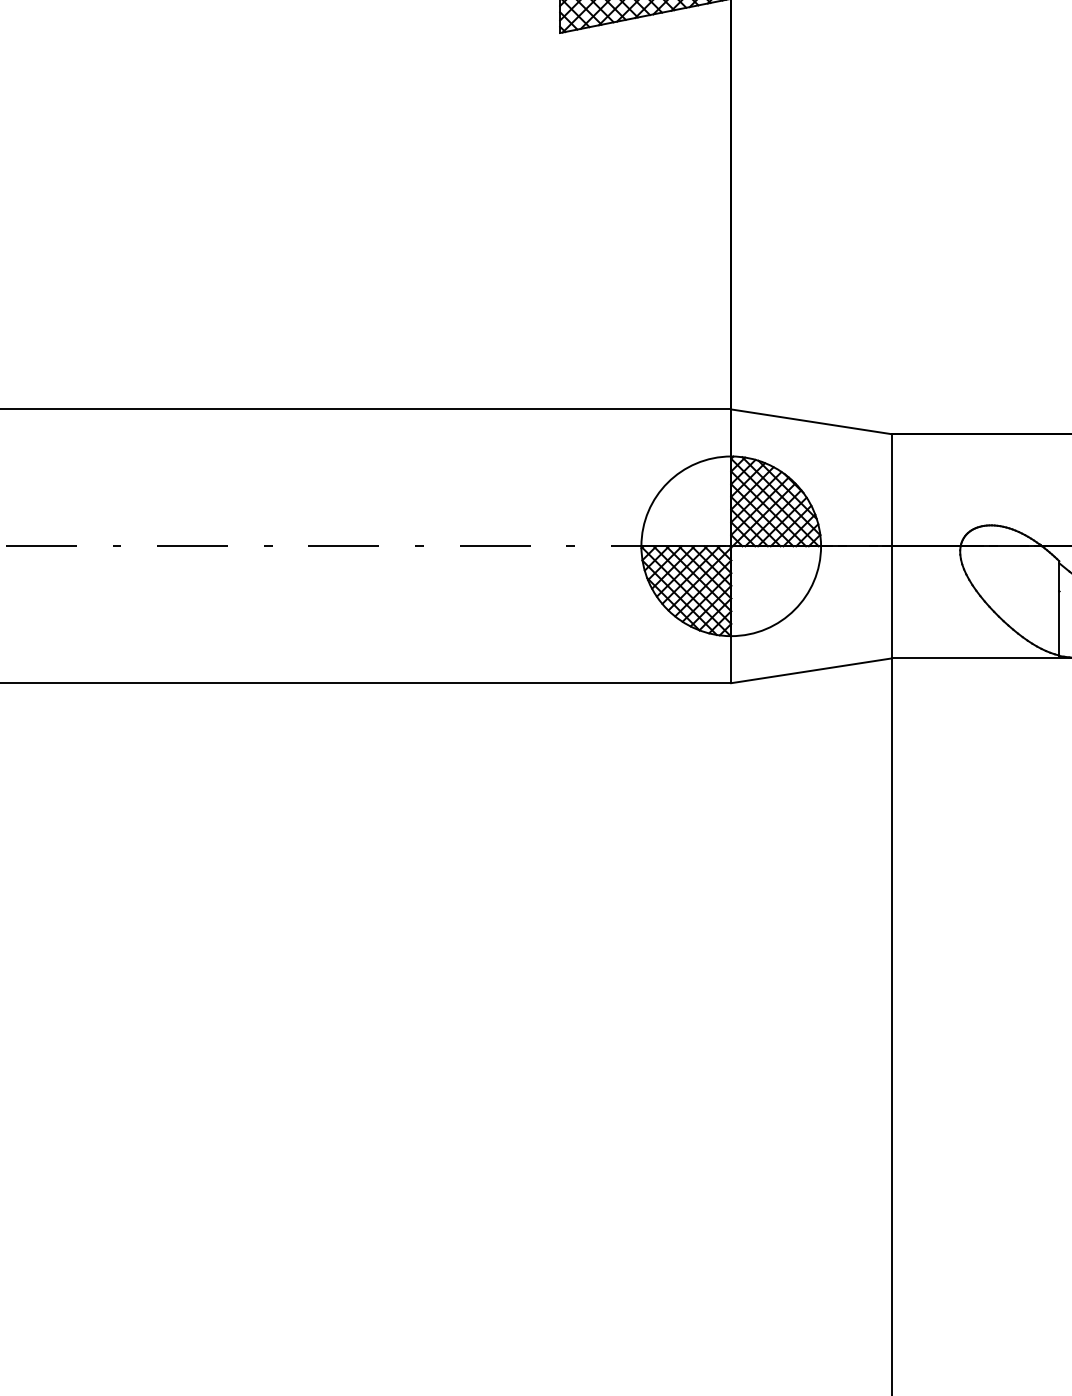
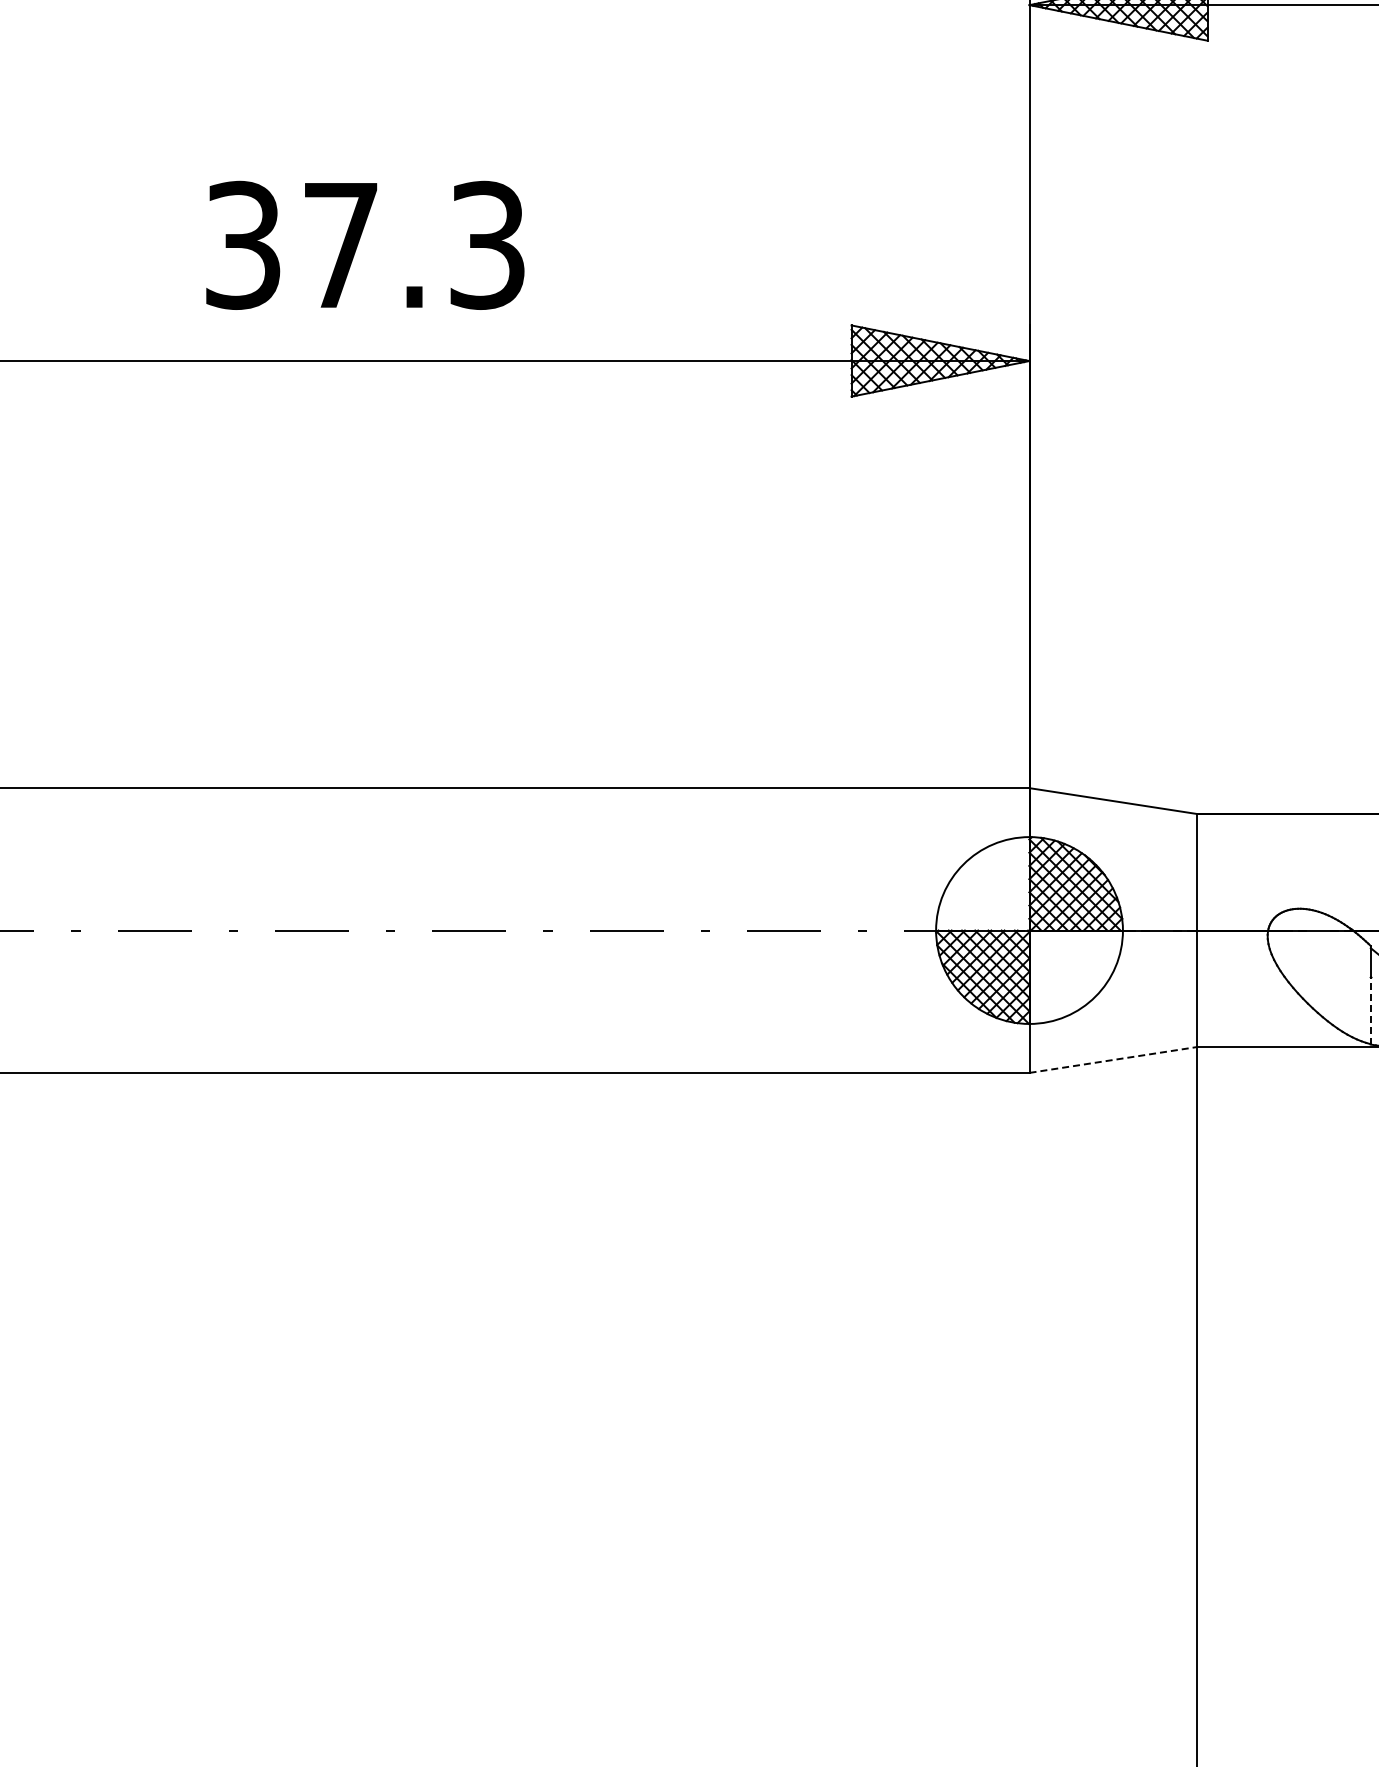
line: (1059, 624) -> (1370, 1011), solid -> dashed
line: (811, 671) -> (1113, 1060), solid -> dashed

